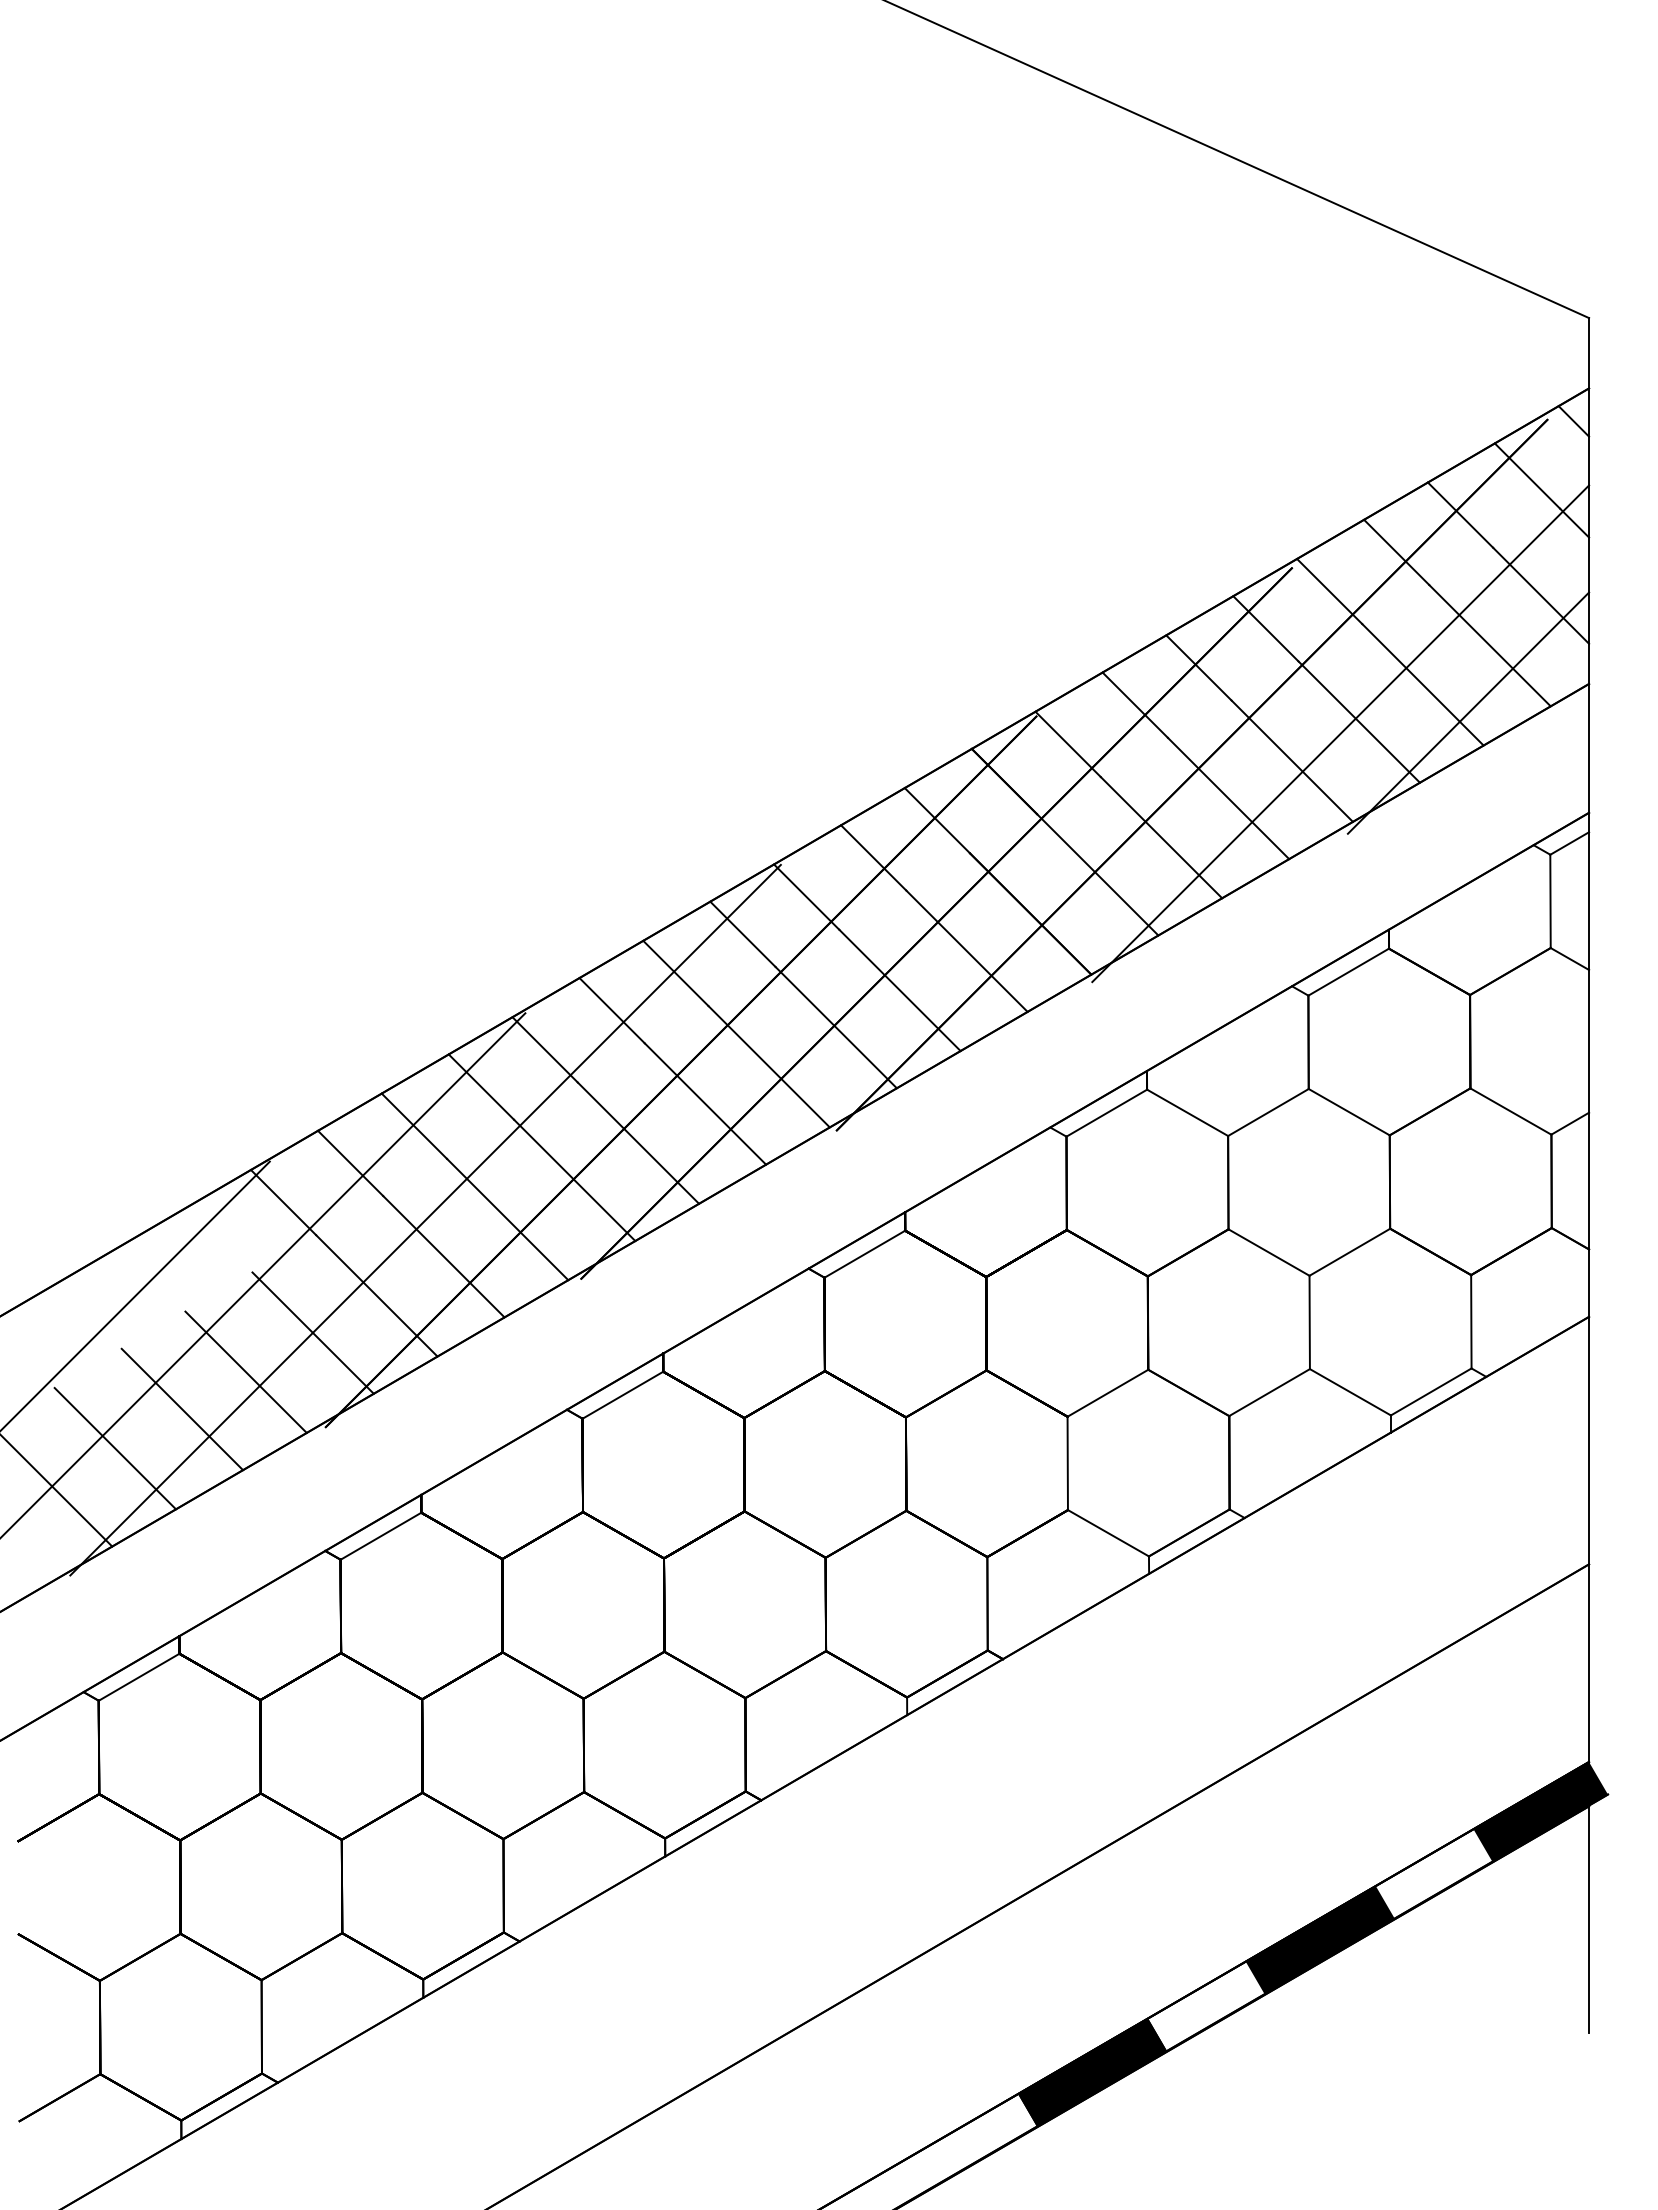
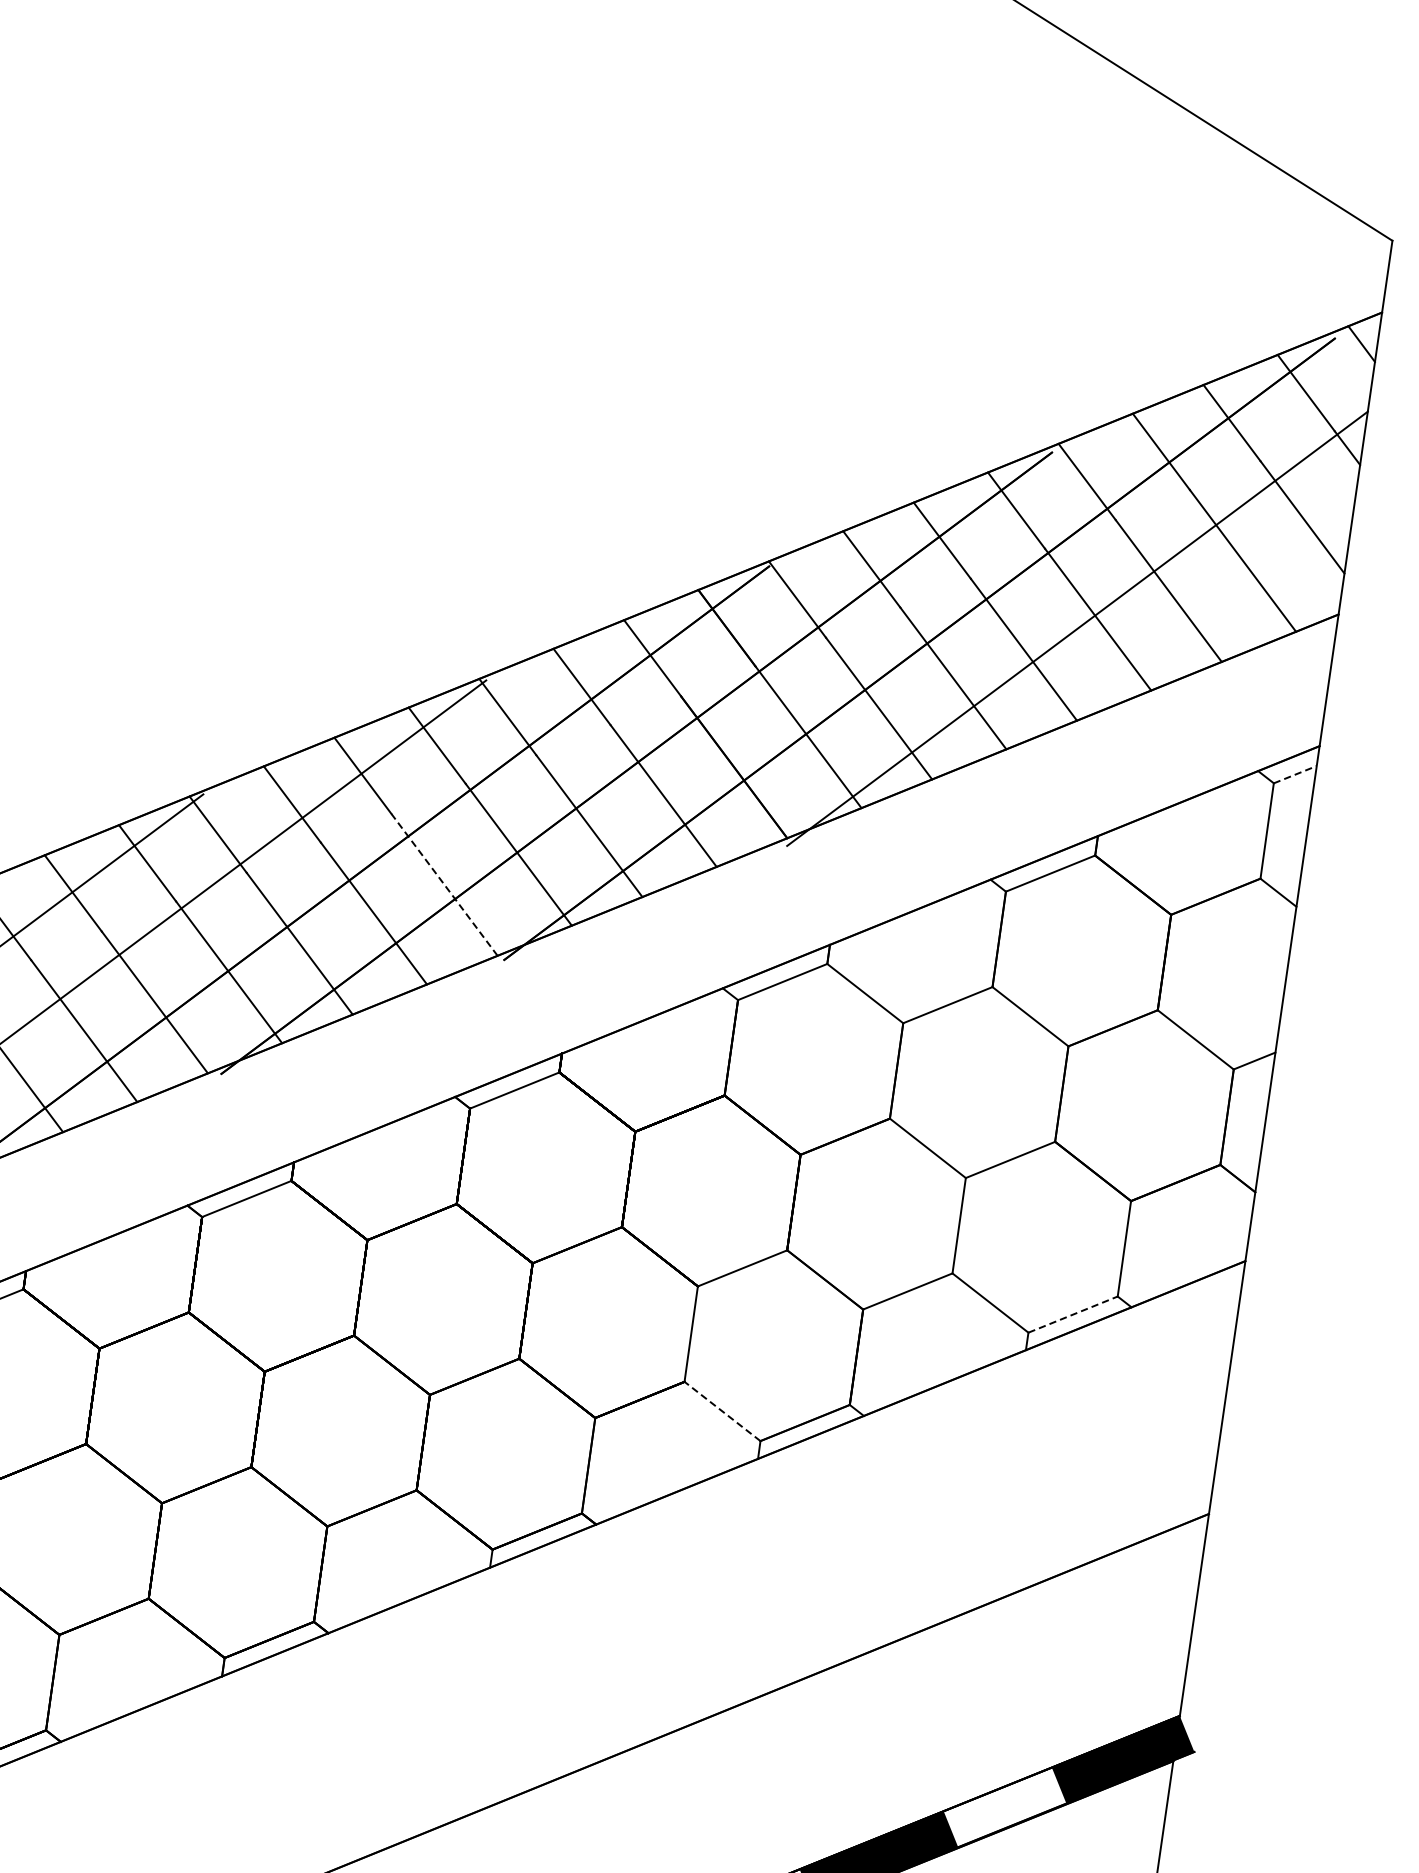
line: (1468, 712) -> (1211, 625), removed
line: (1569, 843) -> (1295, 774), solid -> dashed
line: (769, 1066) -> (444, 884), solid -> dashed
line: (1431, 1391) -> (1073, 1314), solid -> dashed
line: (1108, 1533) -> (722, 1411), solid -> dashed

